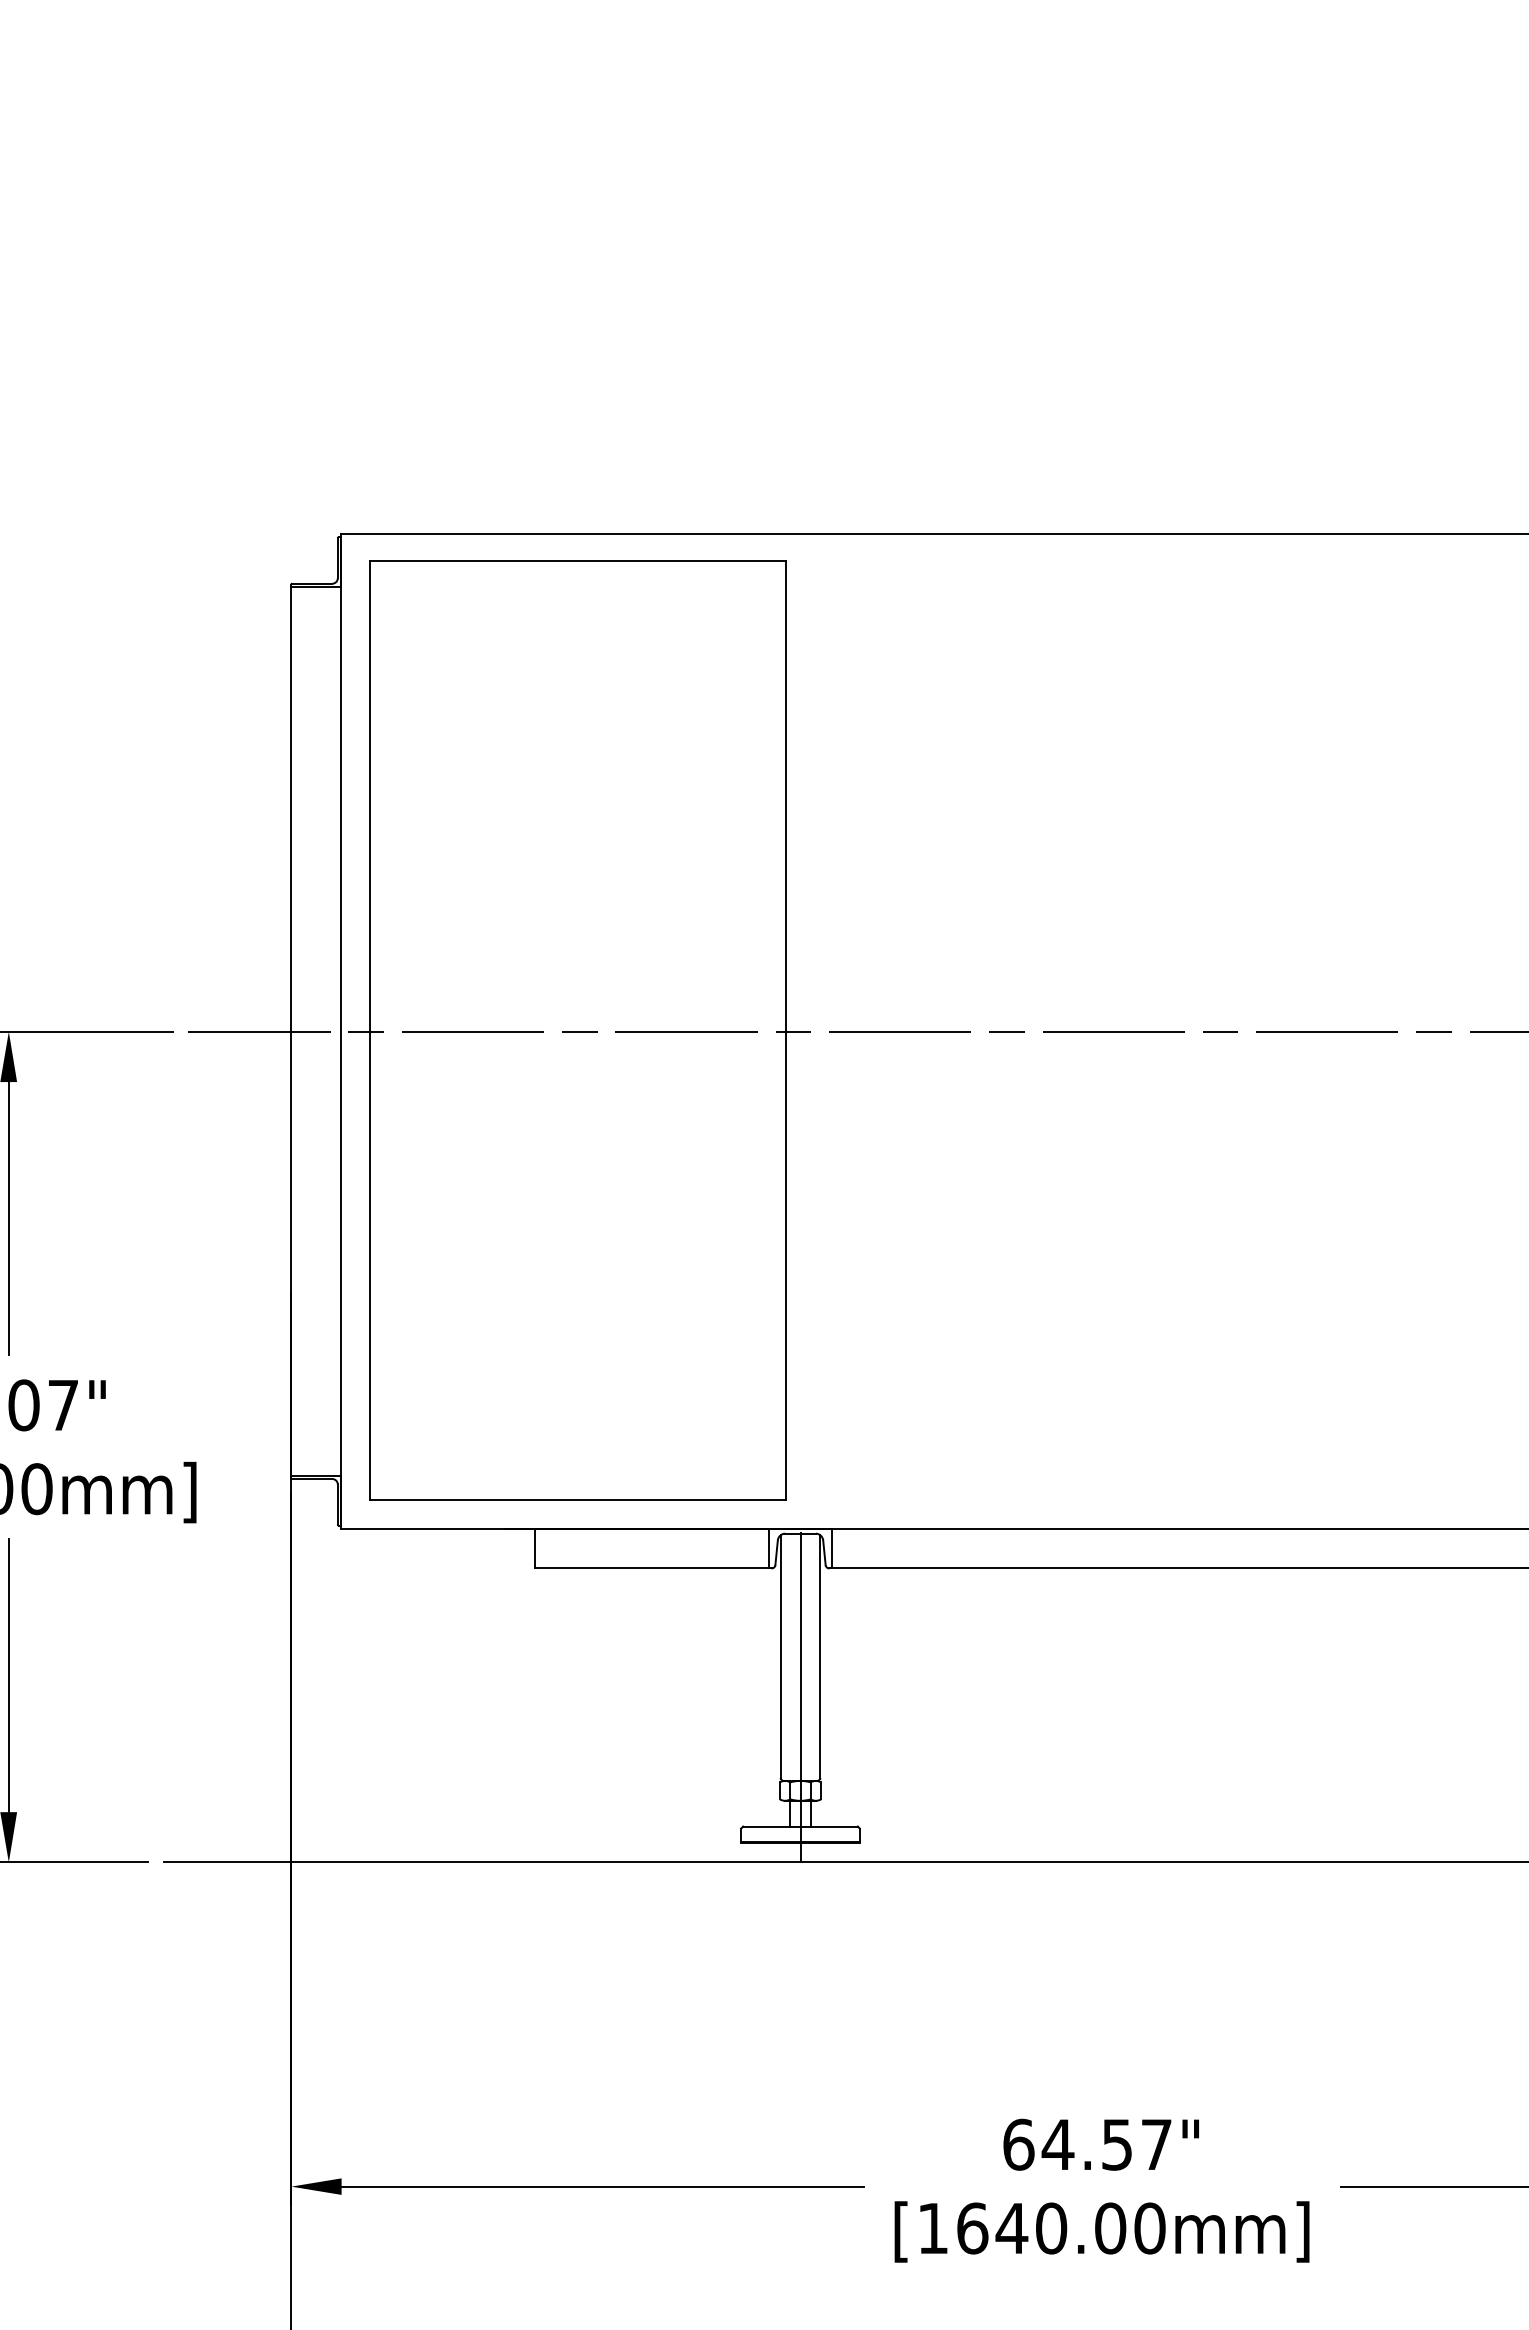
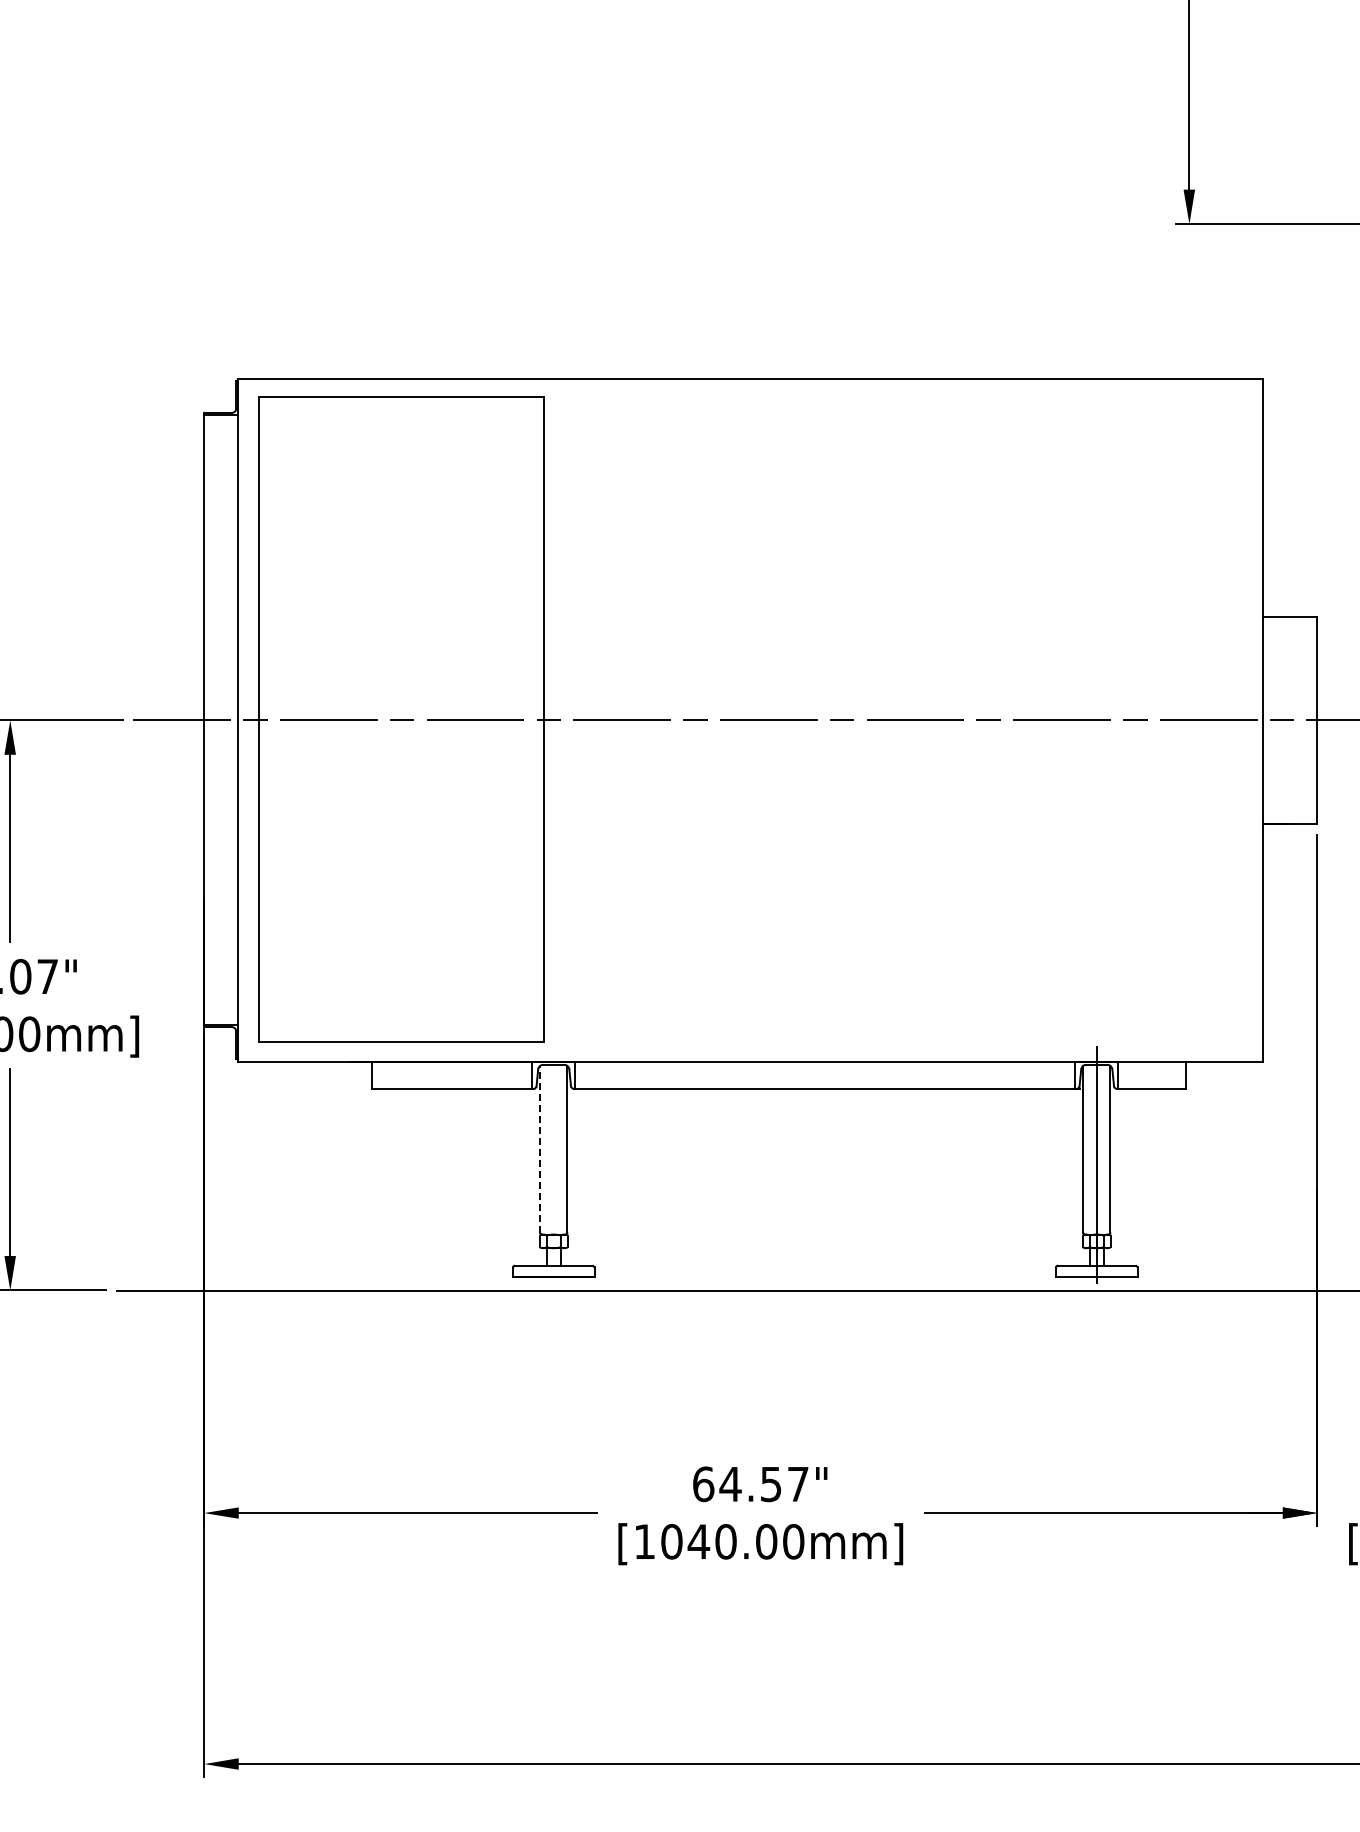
line: (781, 1657) -> (540, 1149), solid -> dashed
line: (800, 1696) -> (553, 1176), removed
text: (972, 2228) -> (671, 1541), [1640.00mm] -> [1040.00mm]

